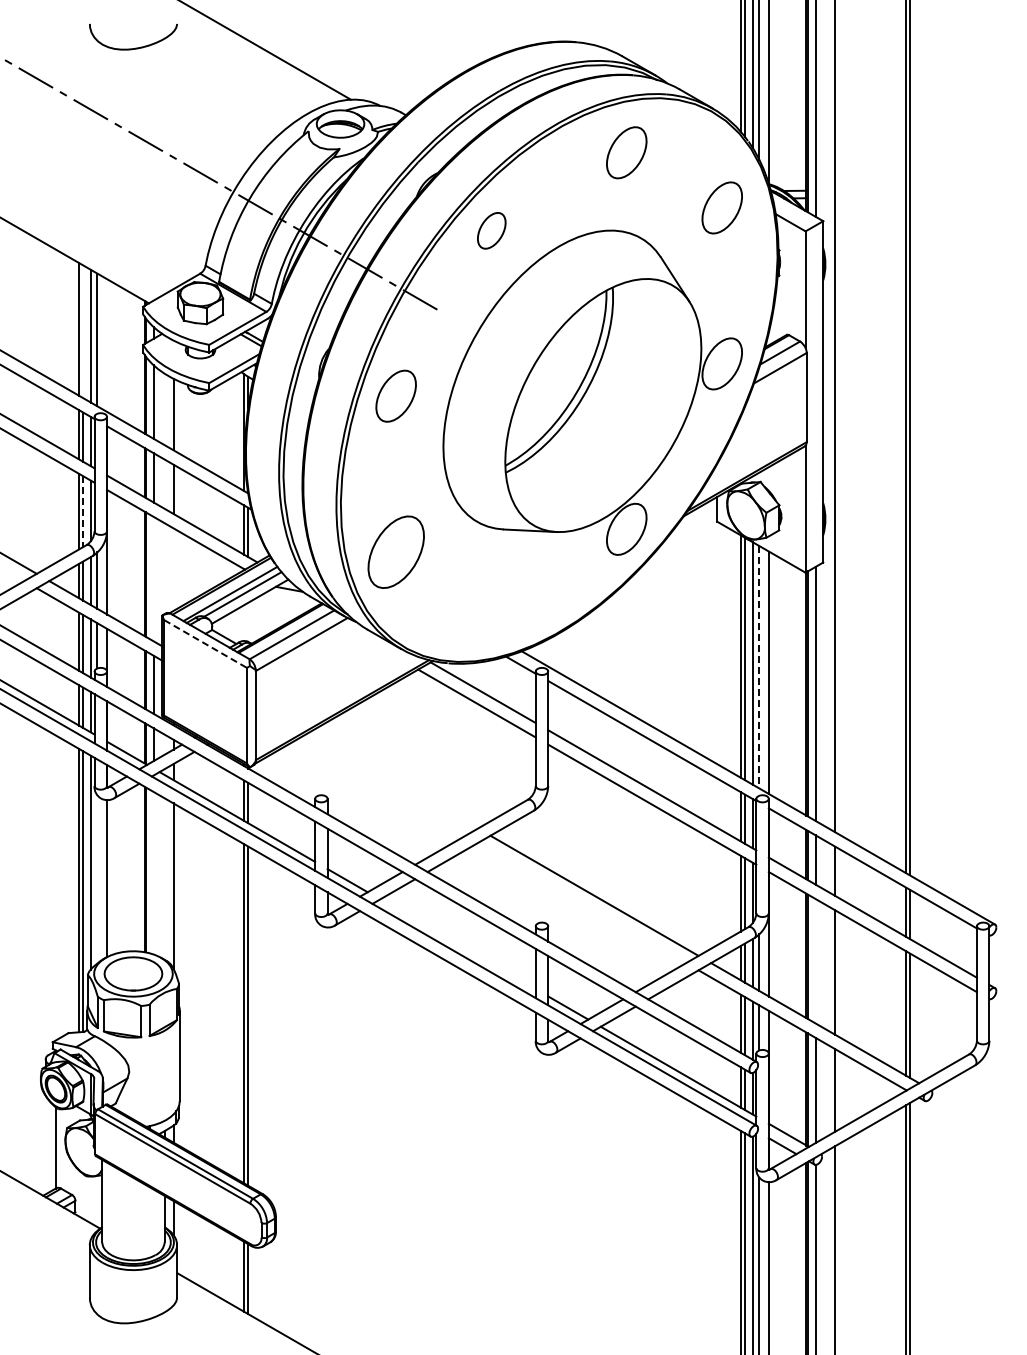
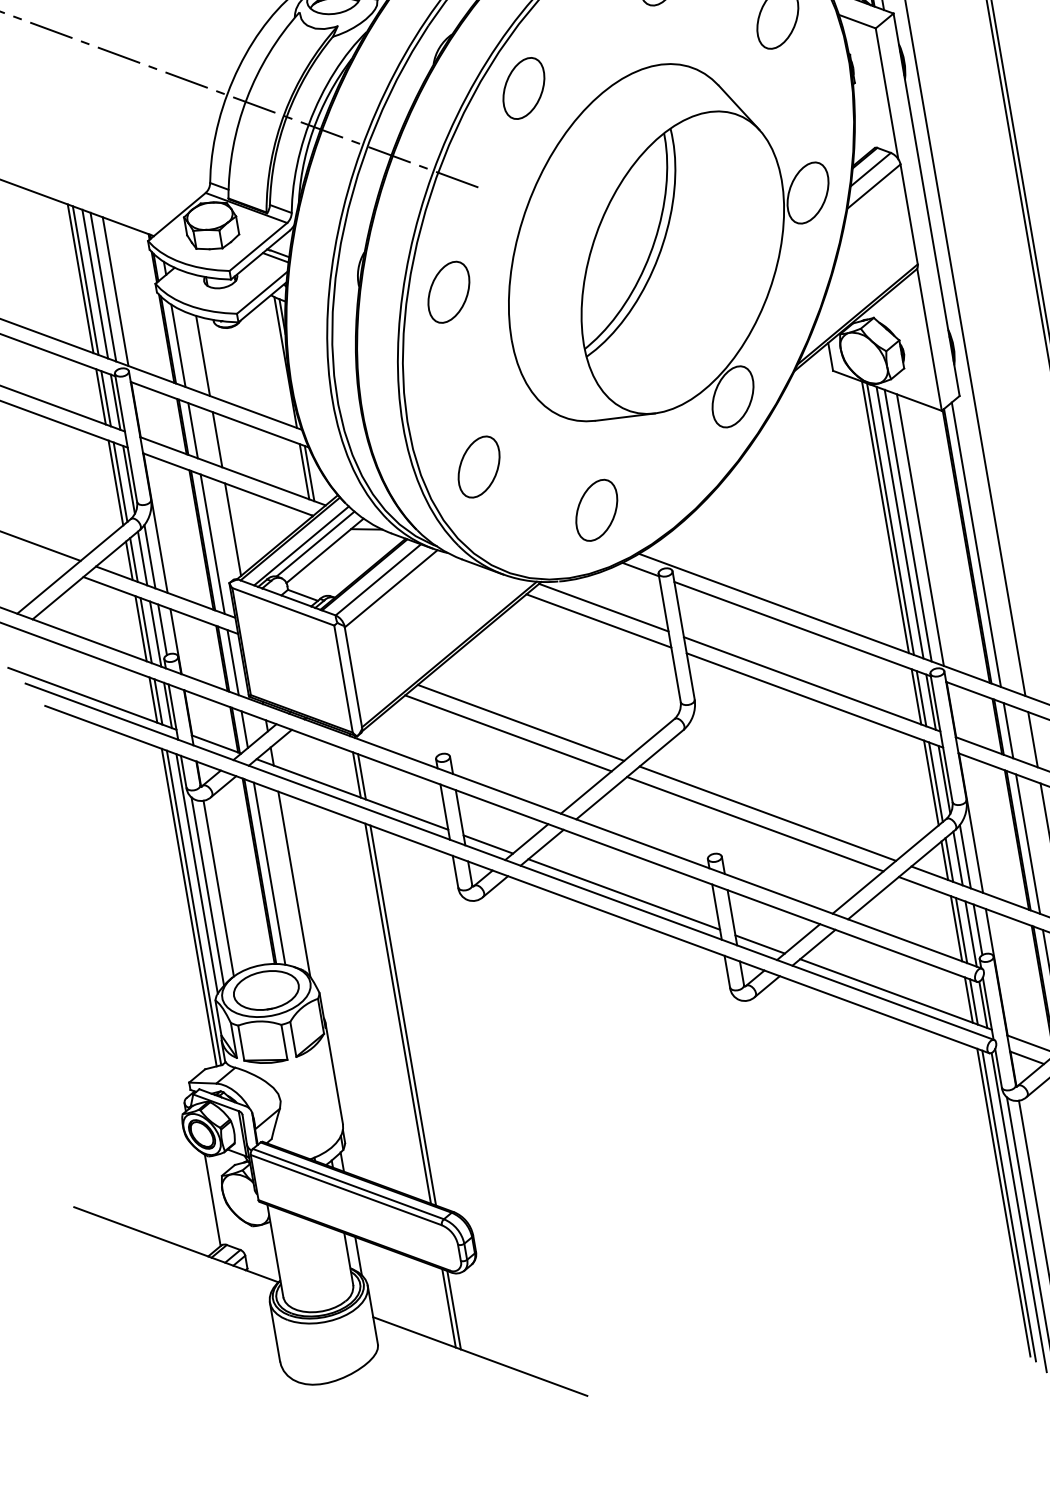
part: (491, 230) -> (523, 88), size x1.43
line: (83, 331) -> (86, 280), added
line: (107, 345) -> (115, 291), added
line: (83, 512) -> (121, 483), dashed -> solid
part: (395, 551) -> (478, 466), size x0.71
line: (173, 569) -> (232, 529), added
line: (153, 578) -> (212, 543), added
part: (491, 606) -> (596, 509), added
line: (205, 644) -> (283, 607), dashed -> solid
line: (759, 667) -> (908, 525), dashed -> solid
line: (394, 779) -> (521, 722), added
line: (381, 787) -> (508, 733), added
line: (153, 873) -> (269, 874), added
line: (97, 879) -> (207, 891), added
line: (582, 902) -> (755, 823), added
line: (457, 944) -> (623, 894), added
line: (815, 960) -> (1027, 843), added

